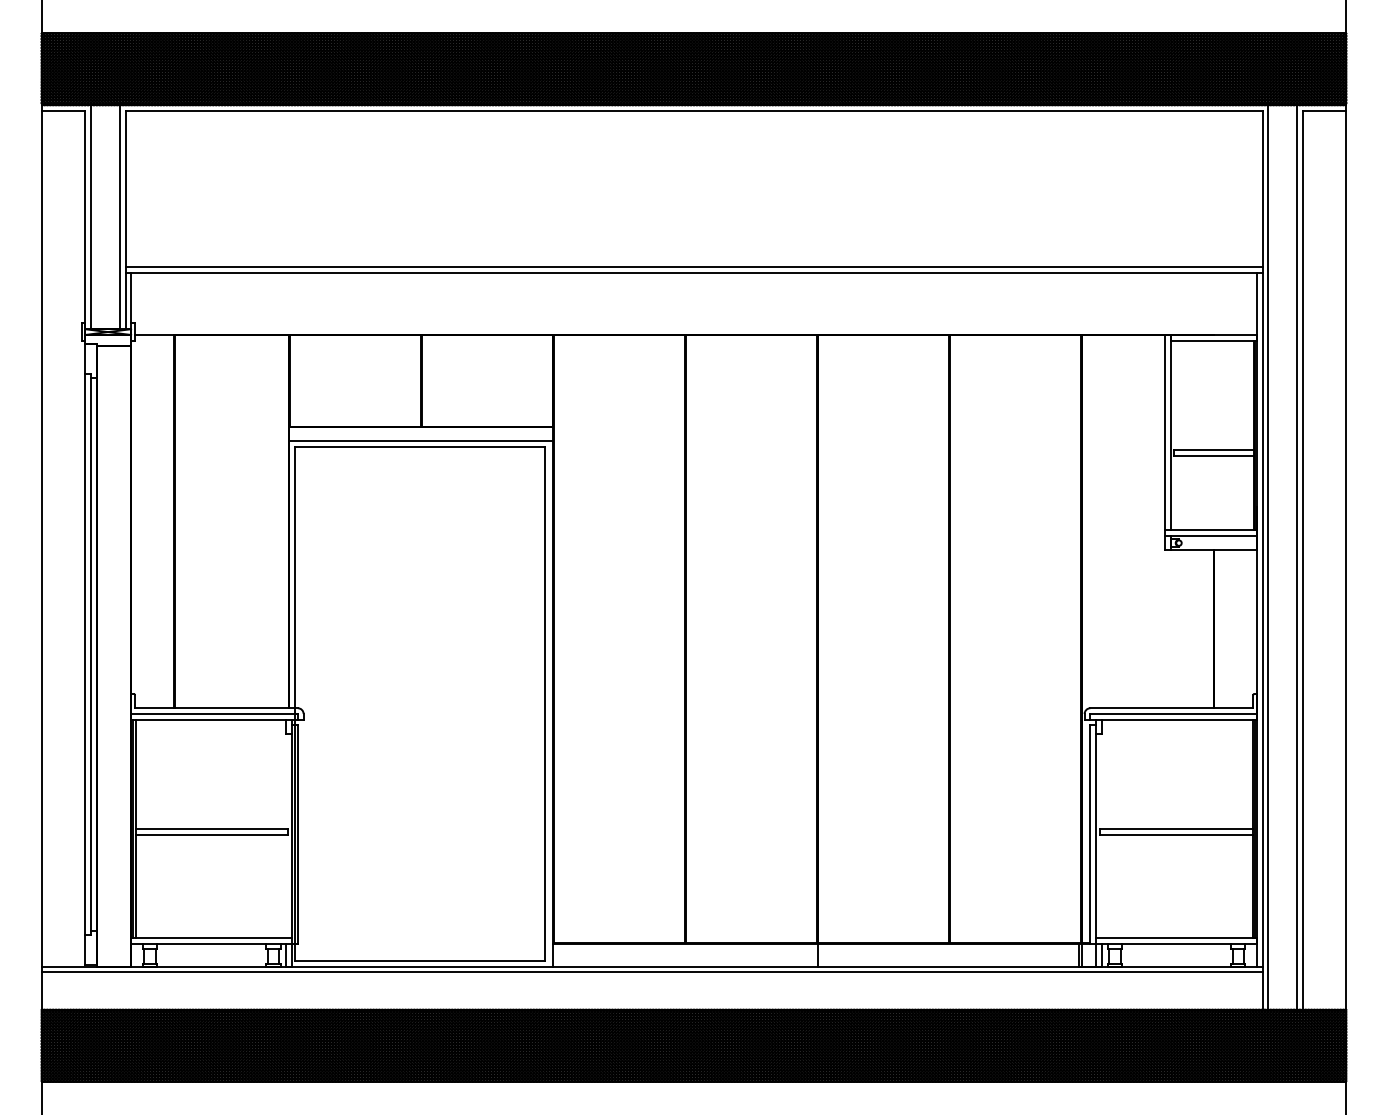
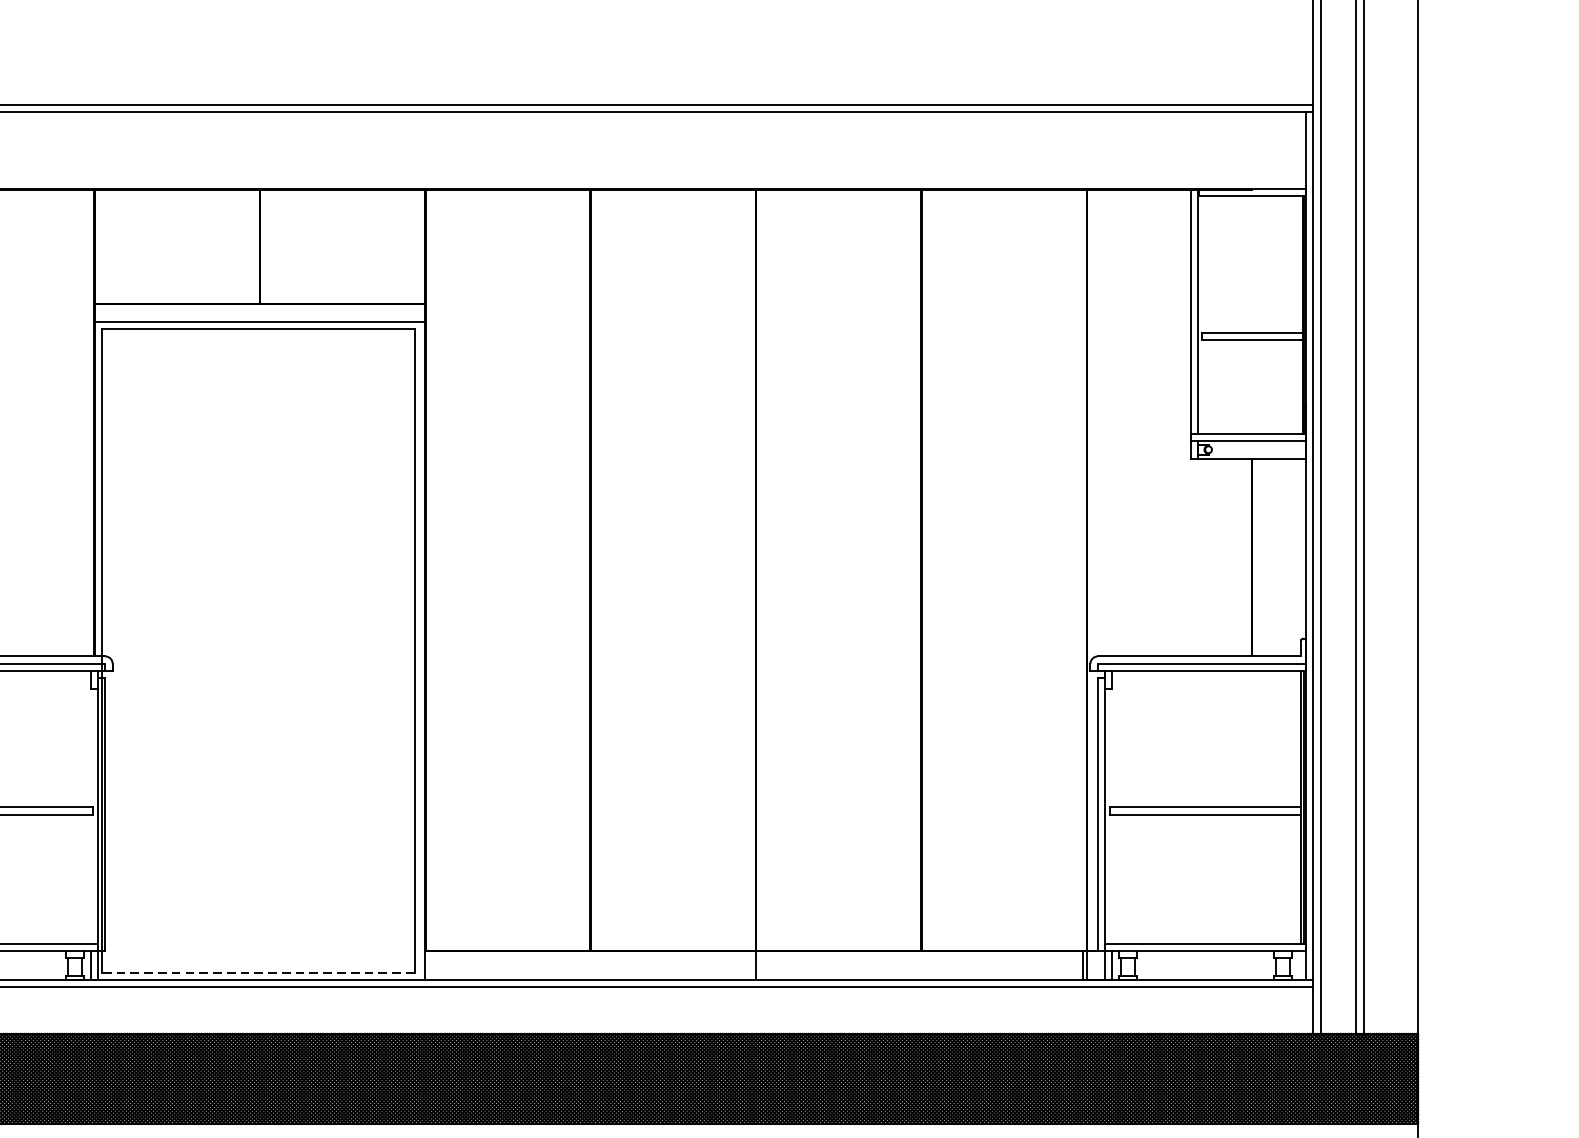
line: (419, 960) -> (257, 972), solid -> dashed

